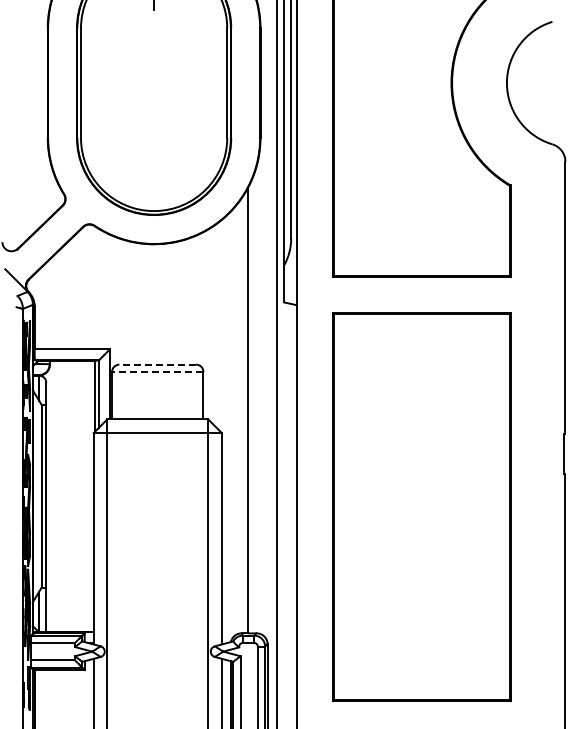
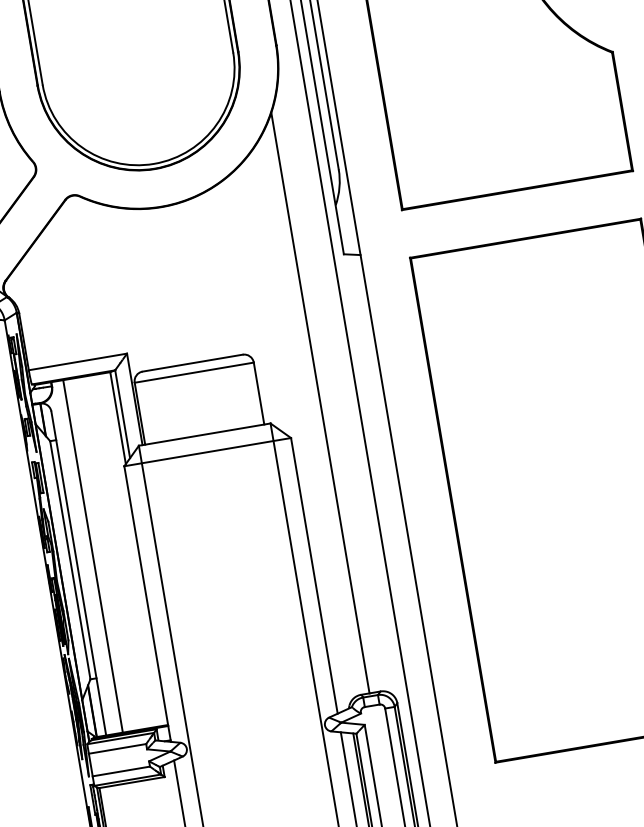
line: (157, 364) -> (192, 363), dashed -> solid
line: (157, 371) -> (193, 372), dashed -> solid
line: (59, 495) -> (93, 555), added

